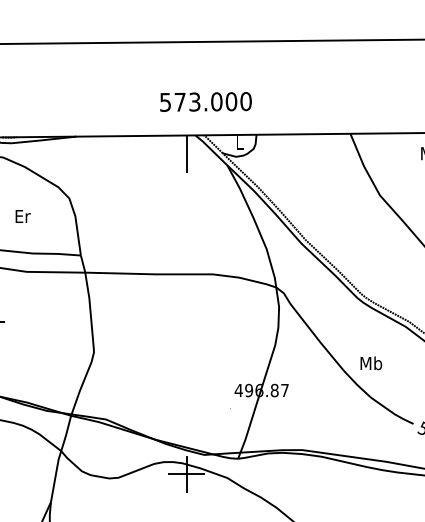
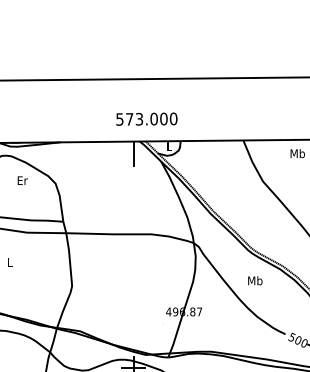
text: (22, 216) -> (22, 180), moved
text: (371, 362) -> (255, 280), moved

